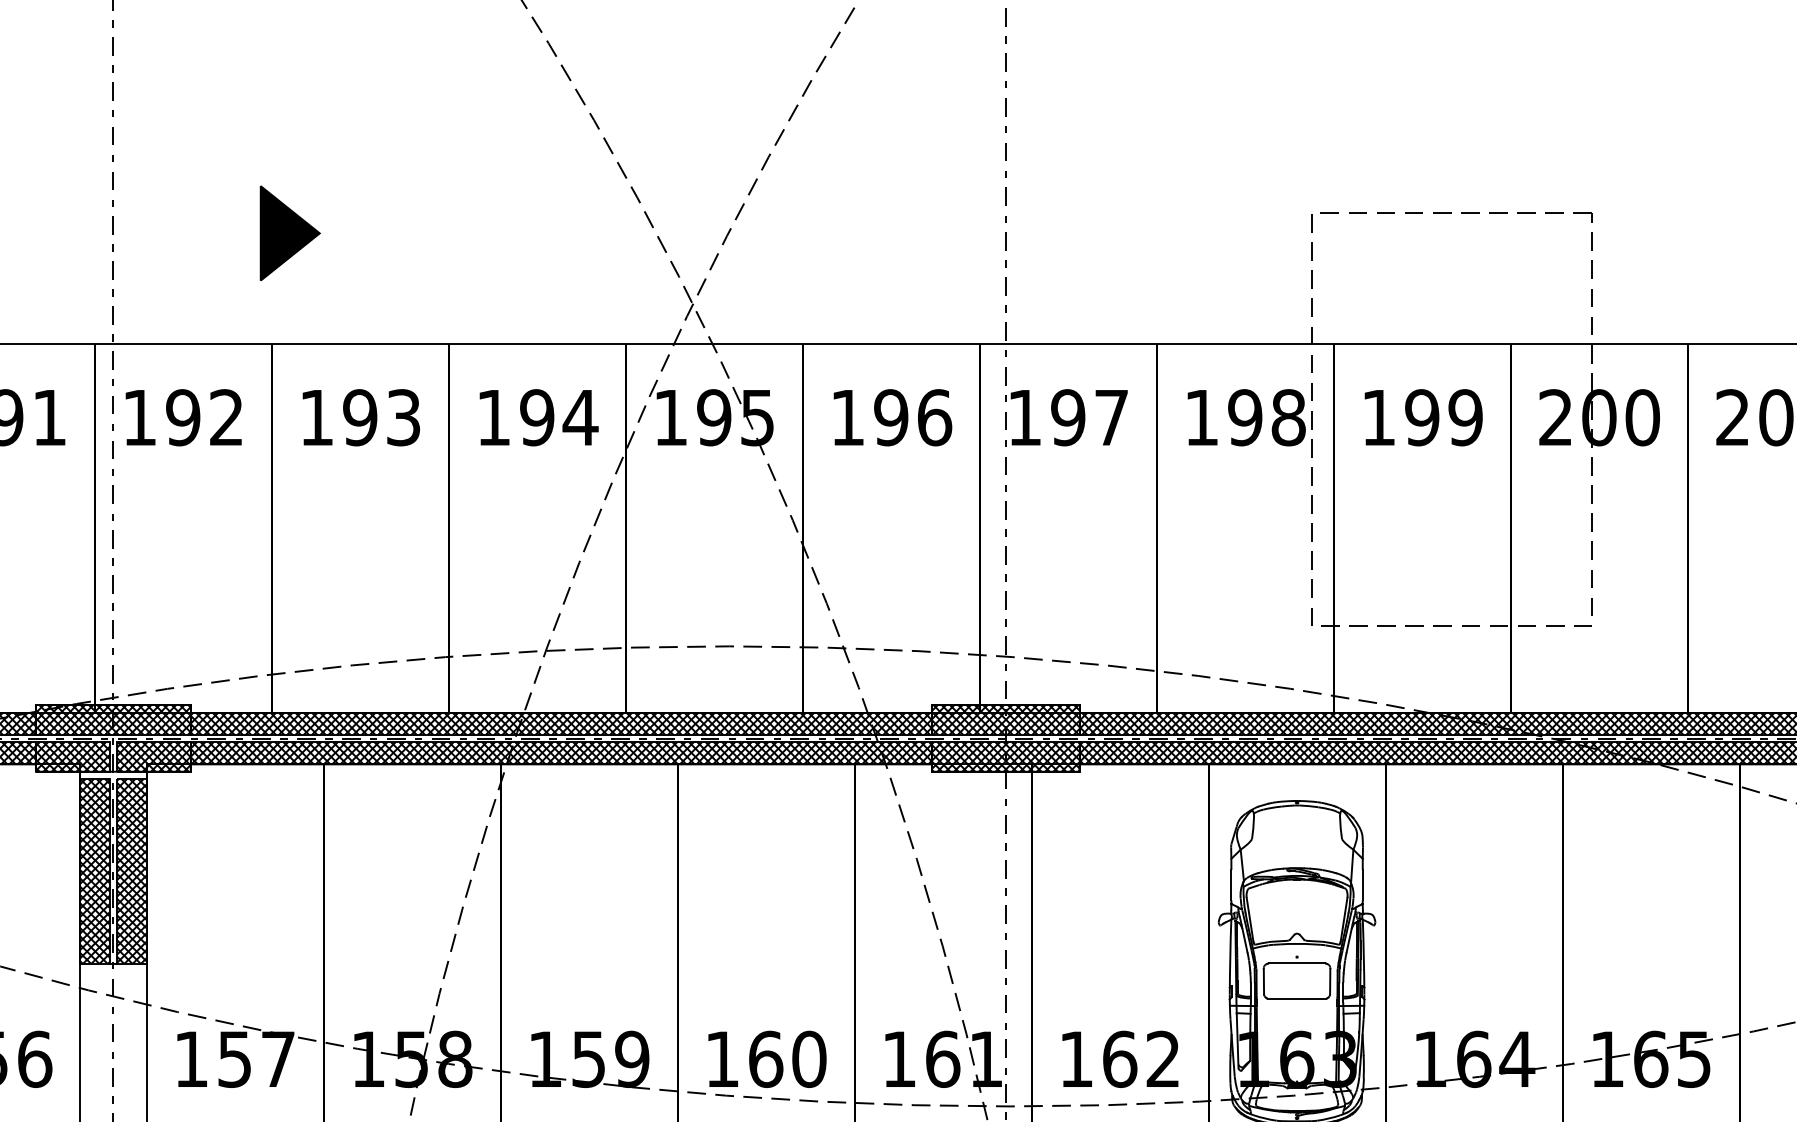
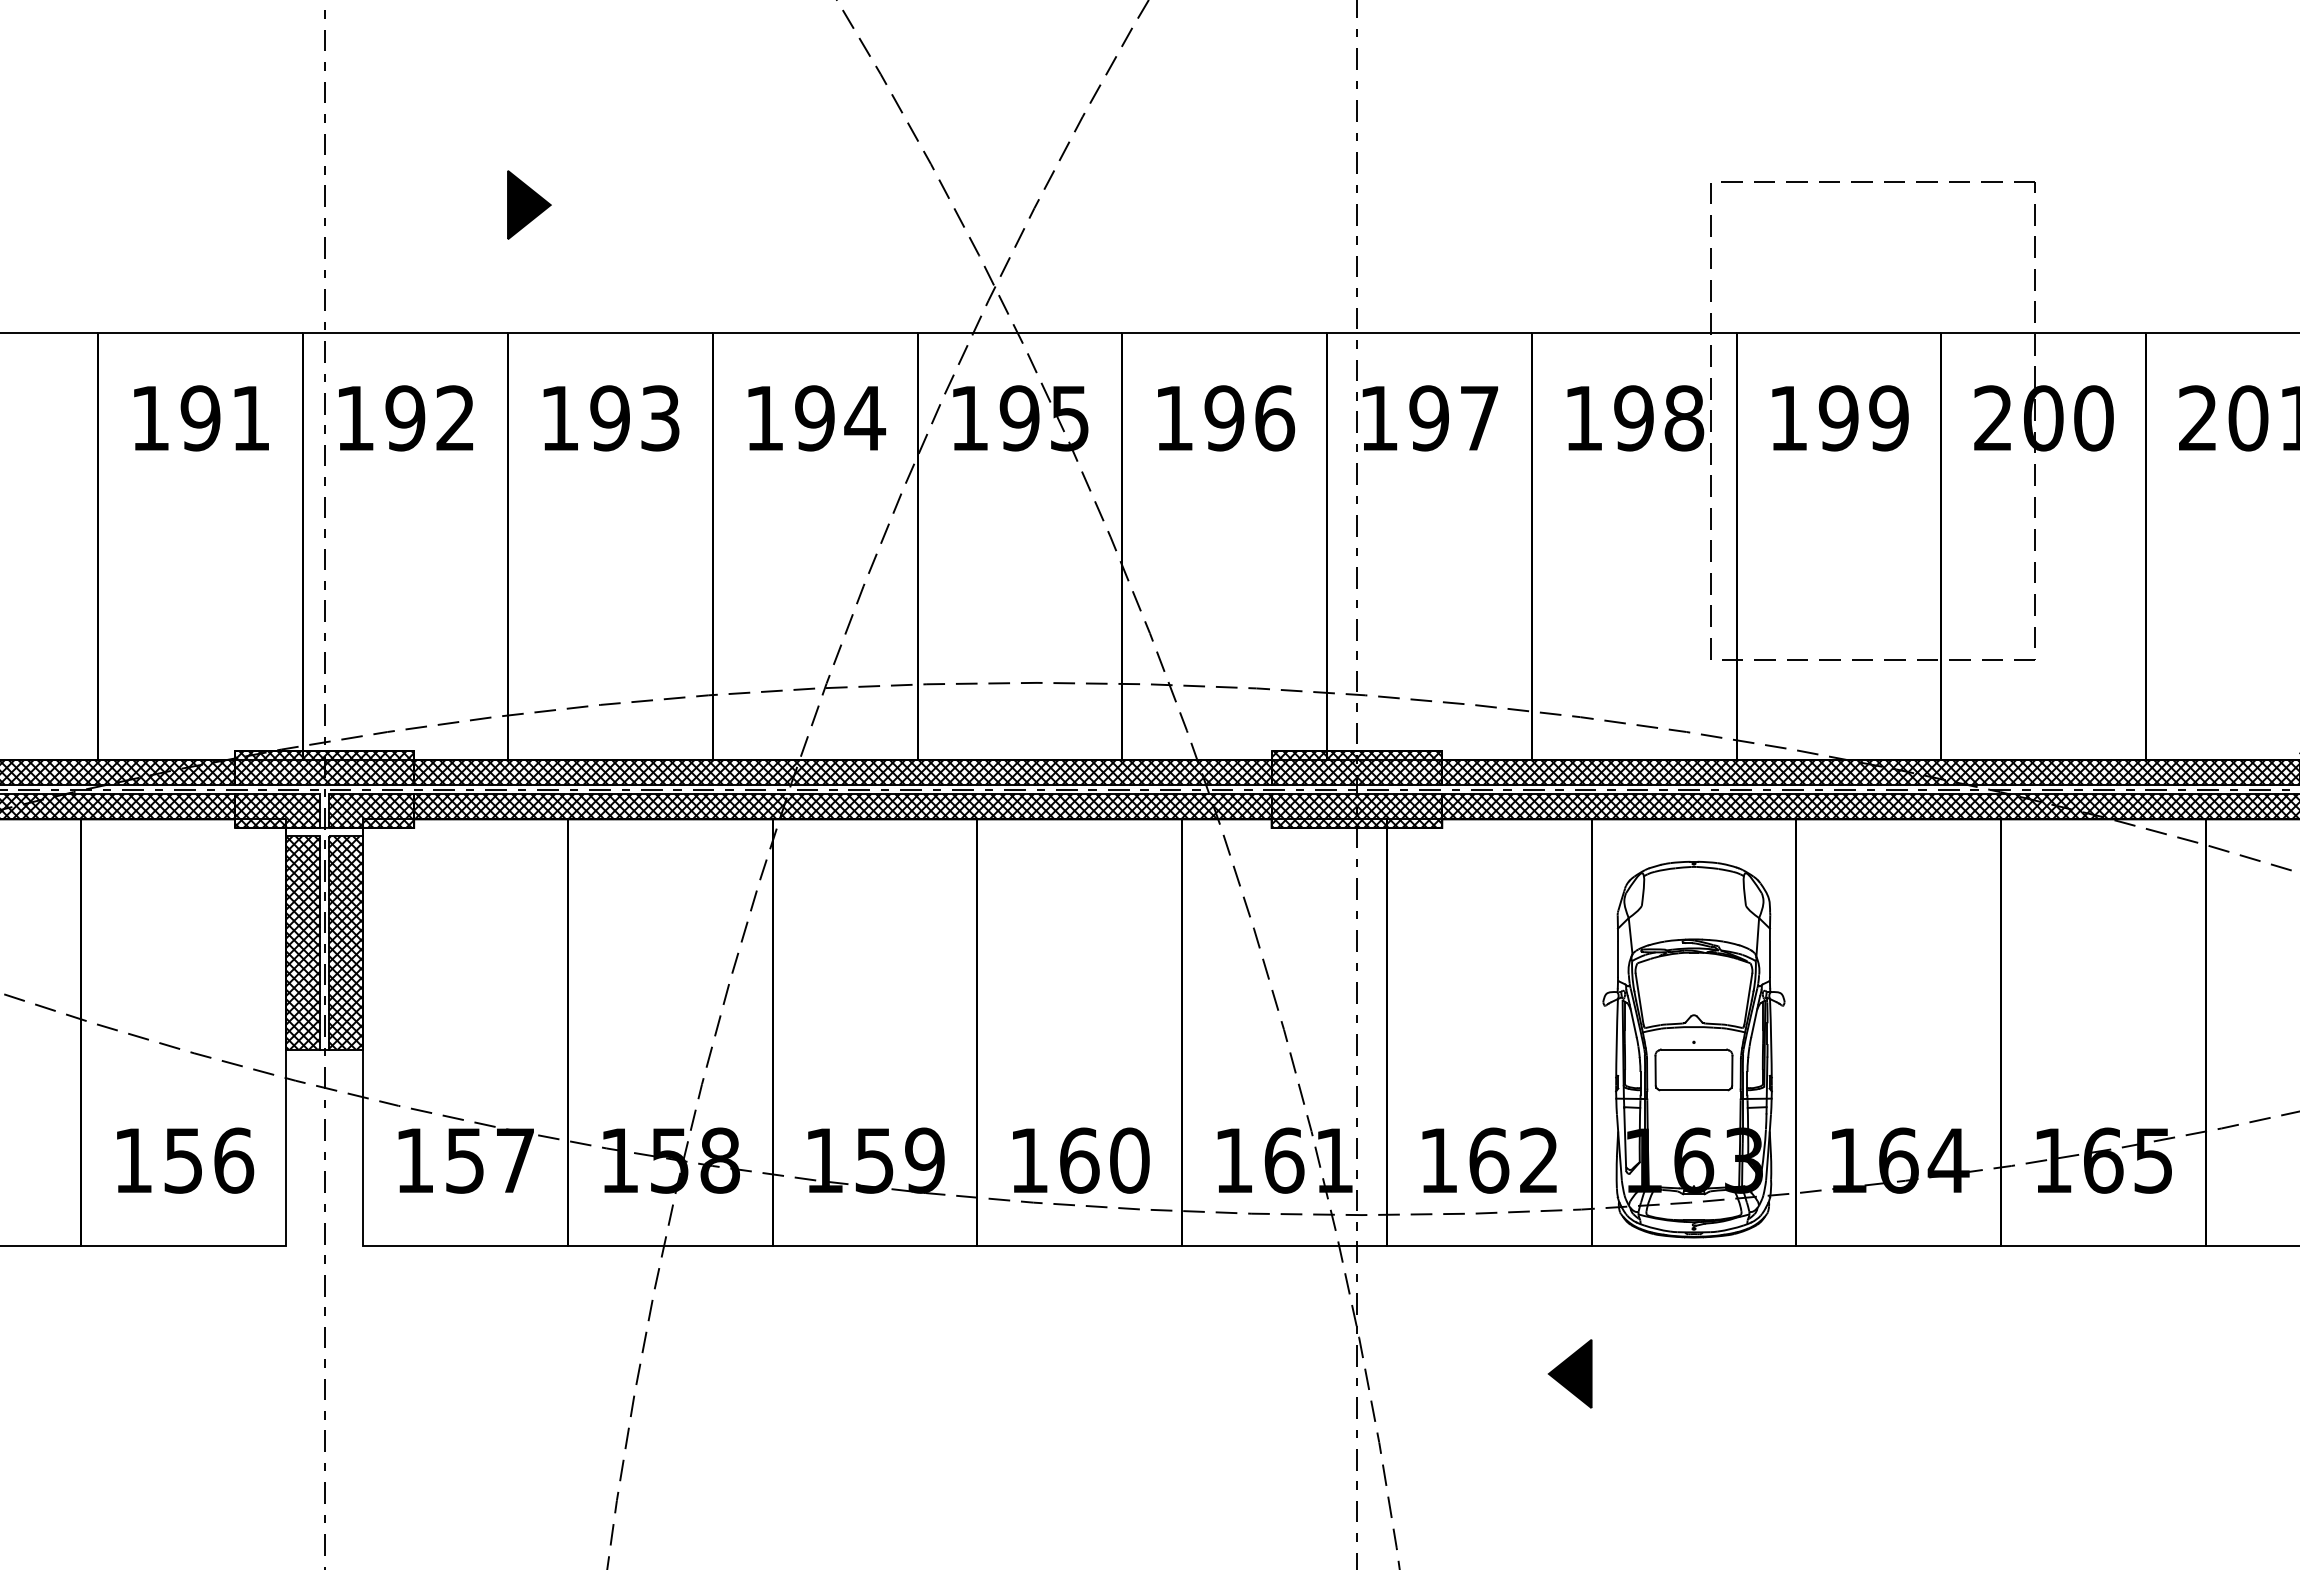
part: (290, 232) -> (529, 204), size x0.62

